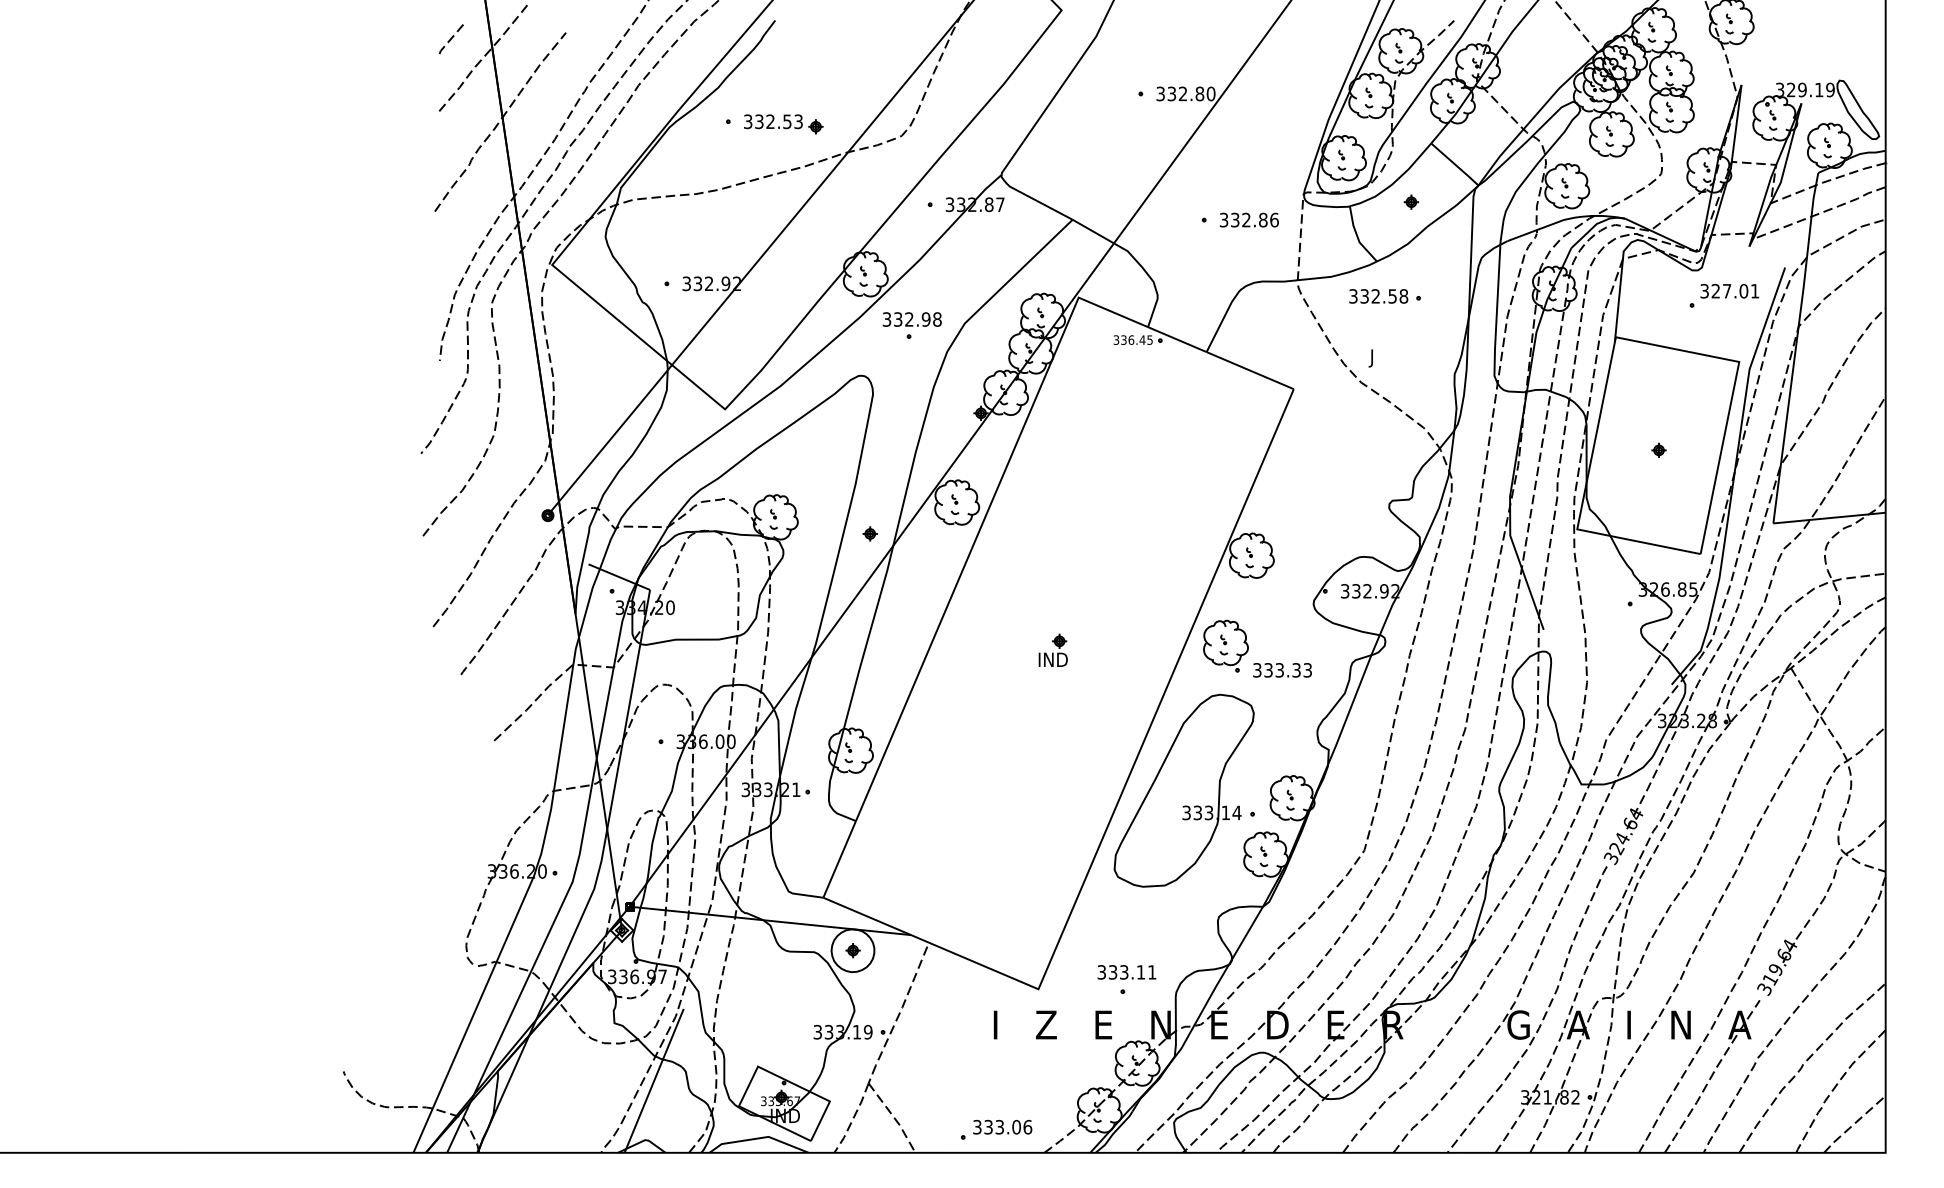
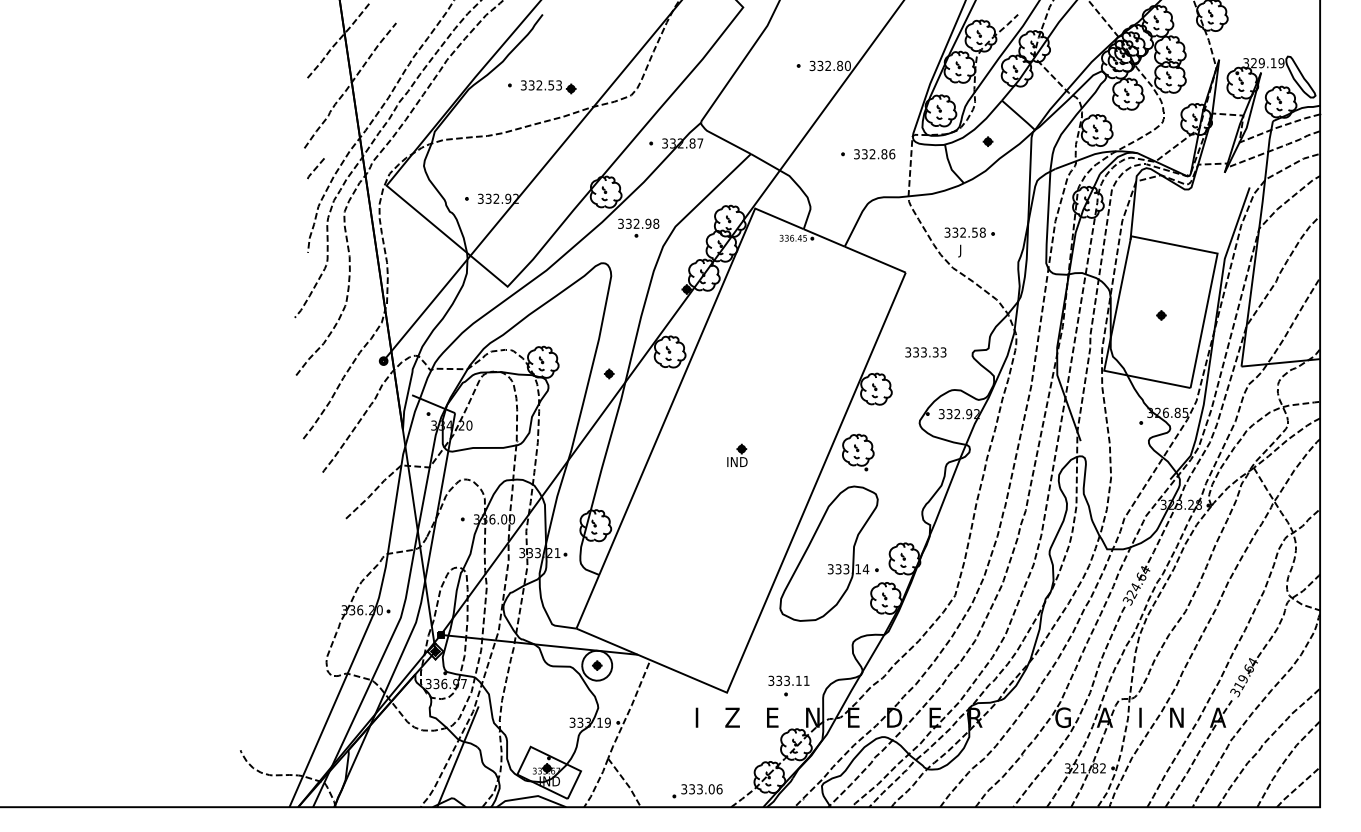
line: (450, 39) -> (315, 168), moved
part: (1384, 296) -> (969, 232), moved
part: (1723, 296) -> (1206, 207), removed
text: (1281, 670) -> (925, 352), moved

